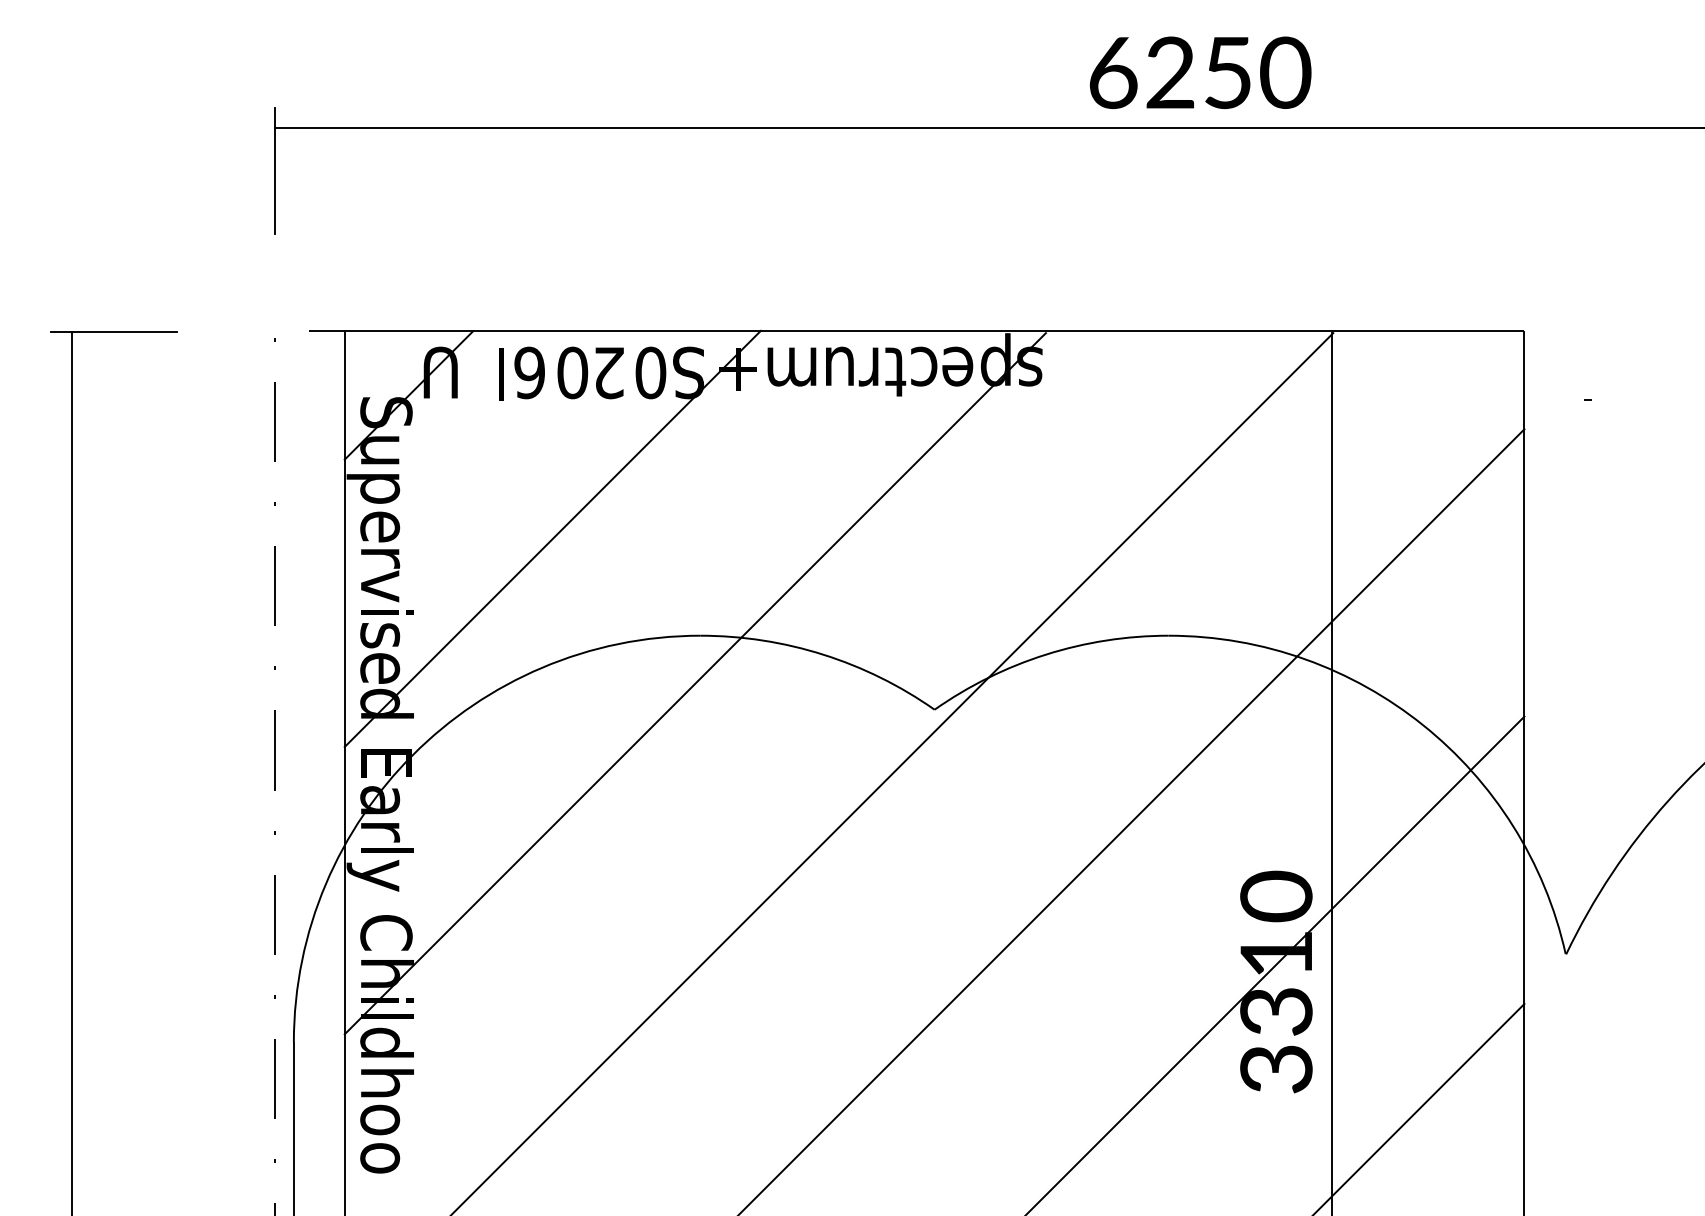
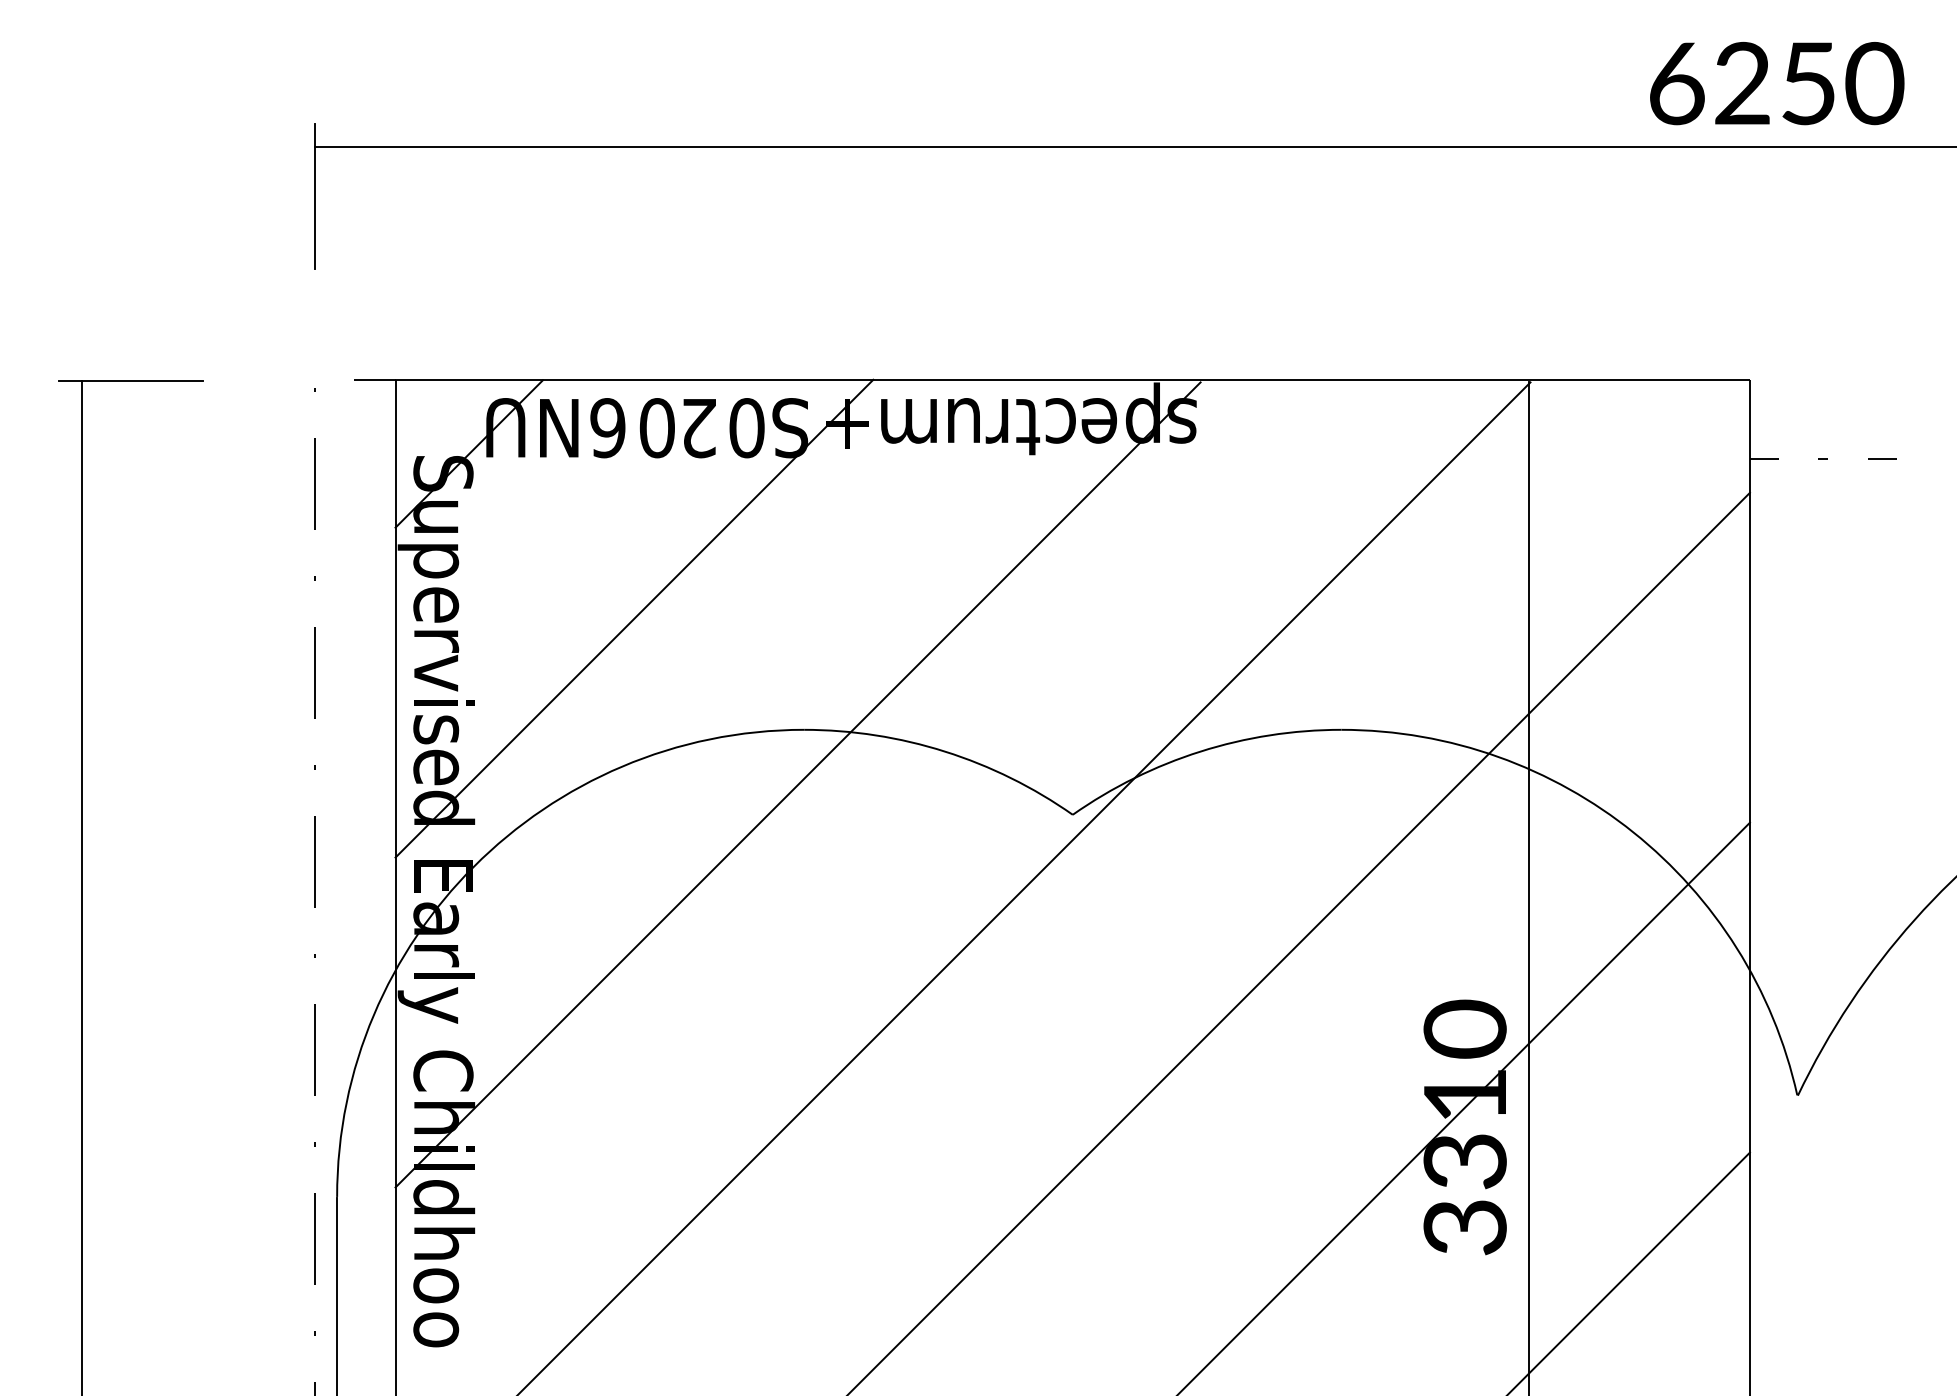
text: (1200, 72) -> (1777, 83), moved
text: (487, 374) -> (559, 429), l -> N
line: (1639, 399) -> (1882, 458), added
line: (1537, 400) -> (1764, 459), added

